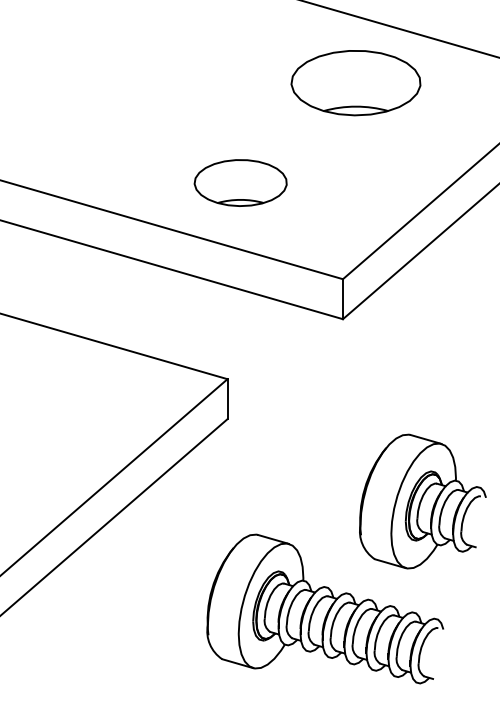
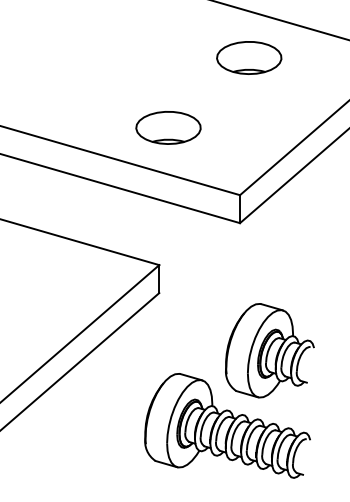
part: (356, 82) -> (249, 57), size x0.71
part: (422, 501) -> (269, 350), moved

